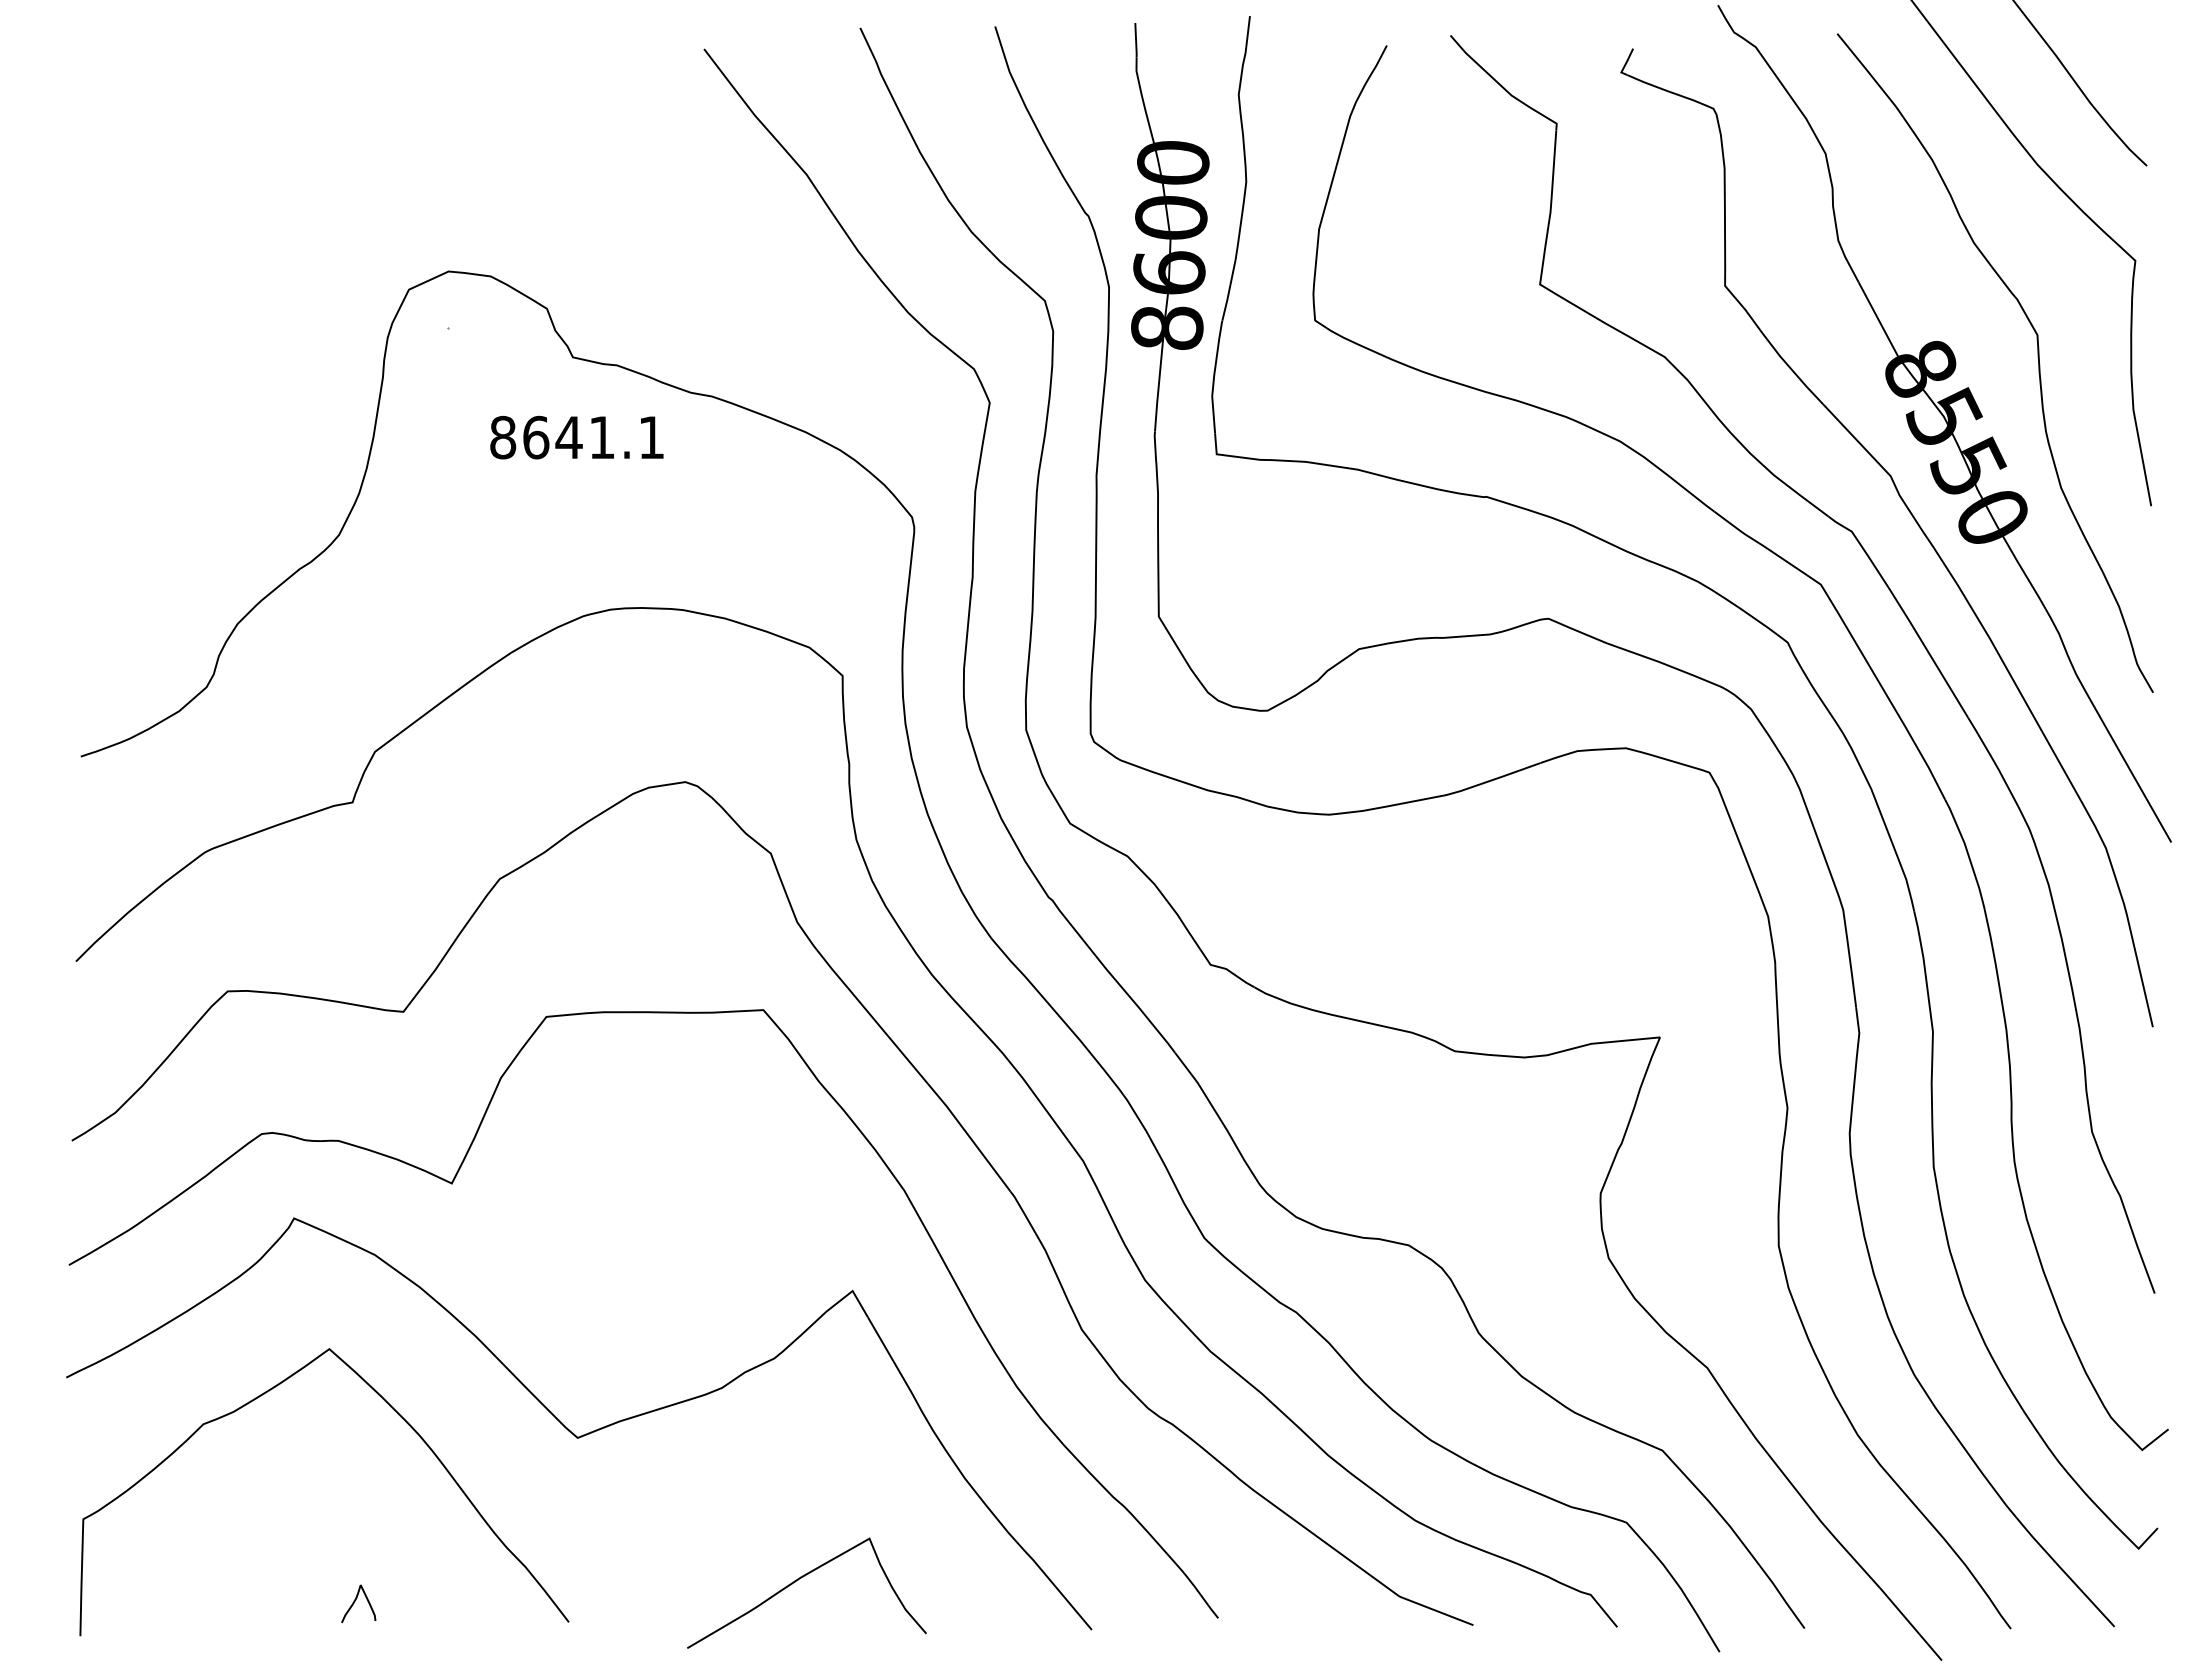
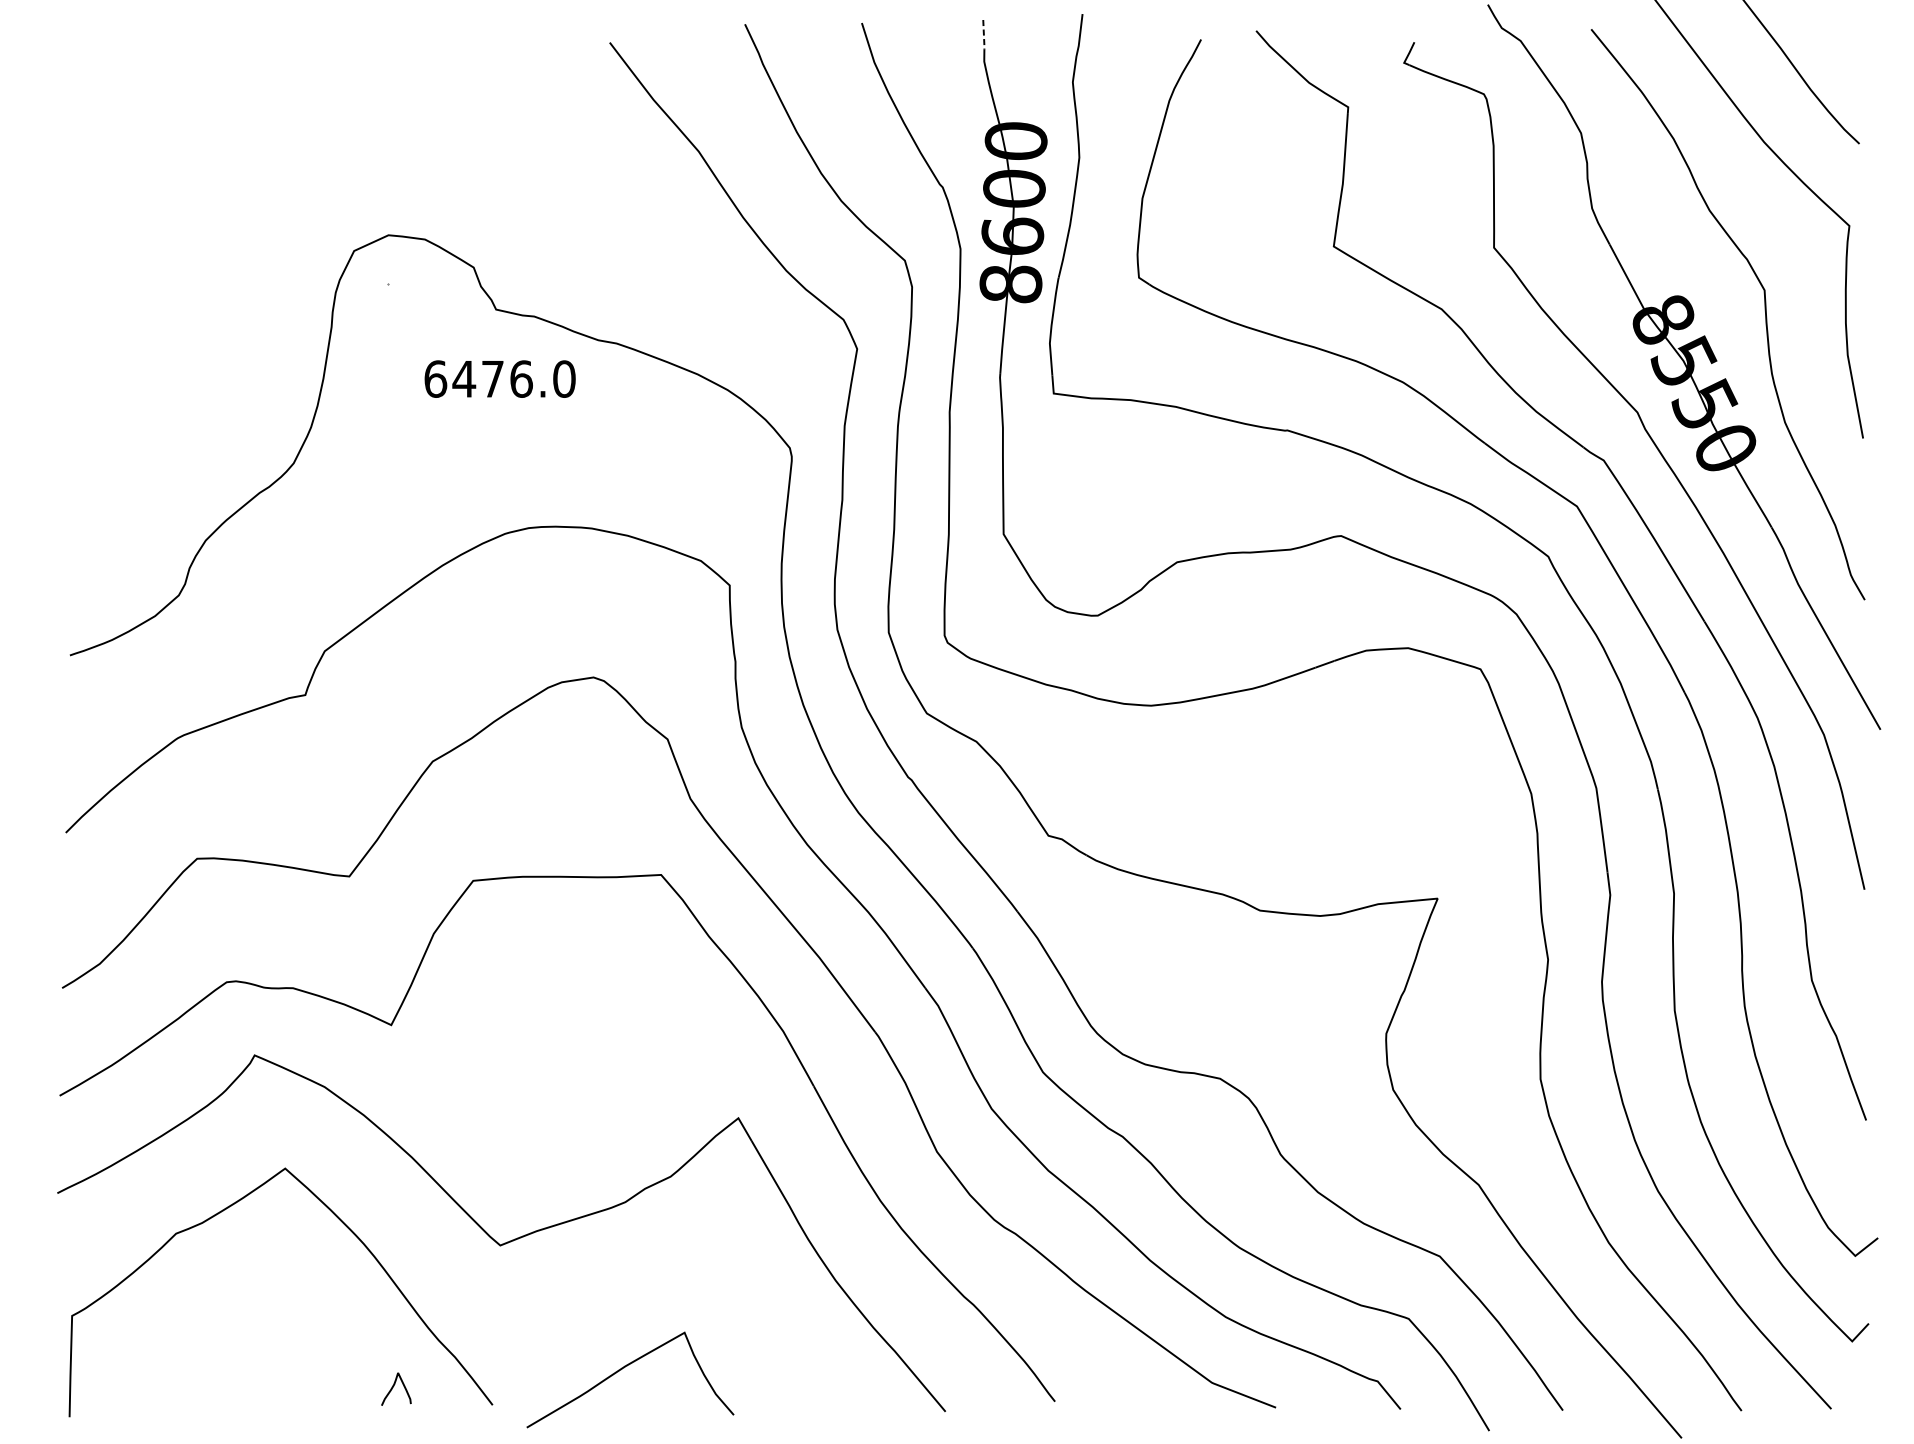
line: (1136, 40) -> (984, 35), solid -> dashed
text: (577, 437) -> (500, 379), 8641.1 -> 6476.0
curve: (798, 1580) -> (623, 1368), moved
curve: (356, 1600) -> (394, 1386), moved

